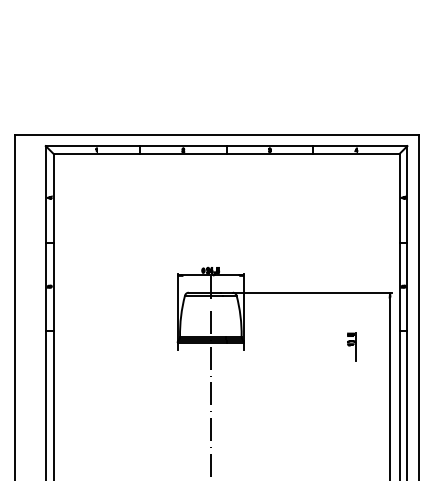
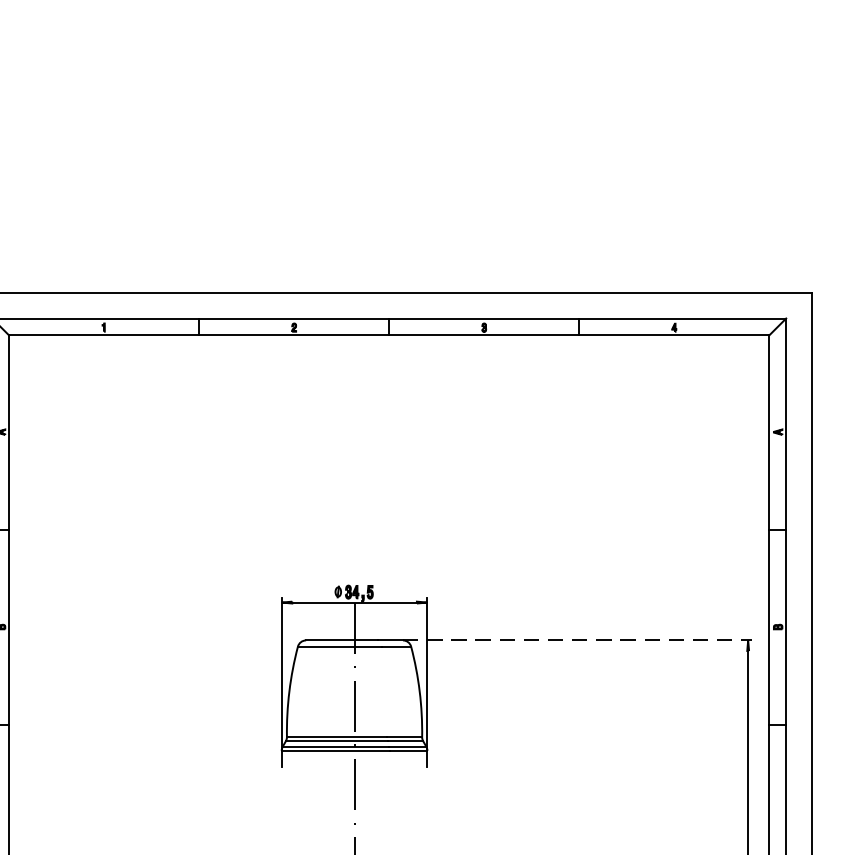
line: (312, 292) -> (577, 639), solid -> dashed
part: (351, 346) -> (663, 758), removed

